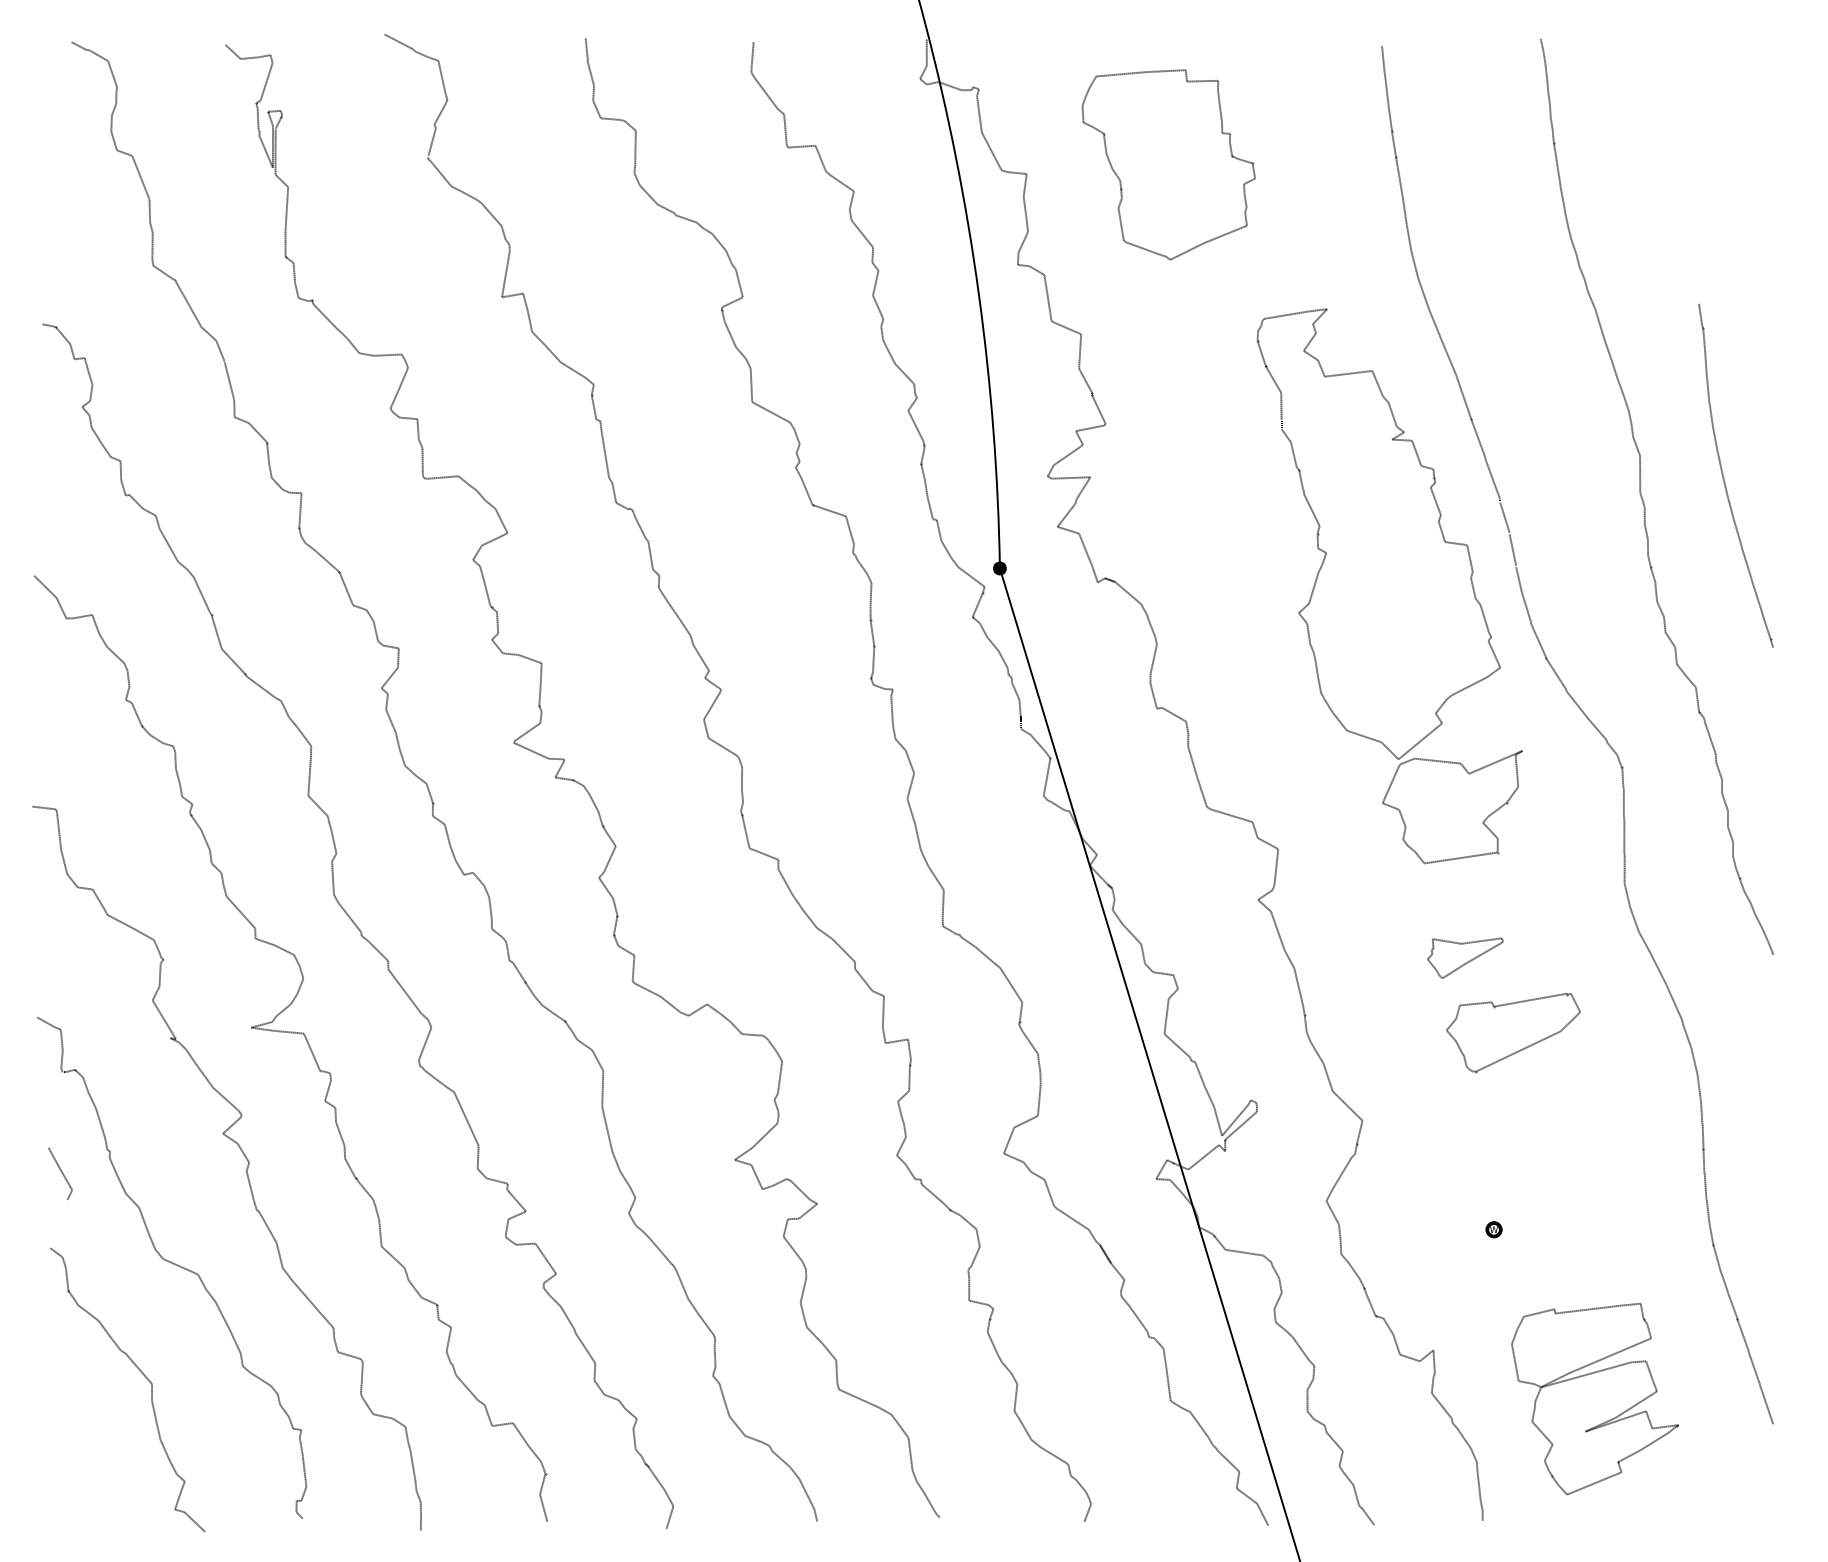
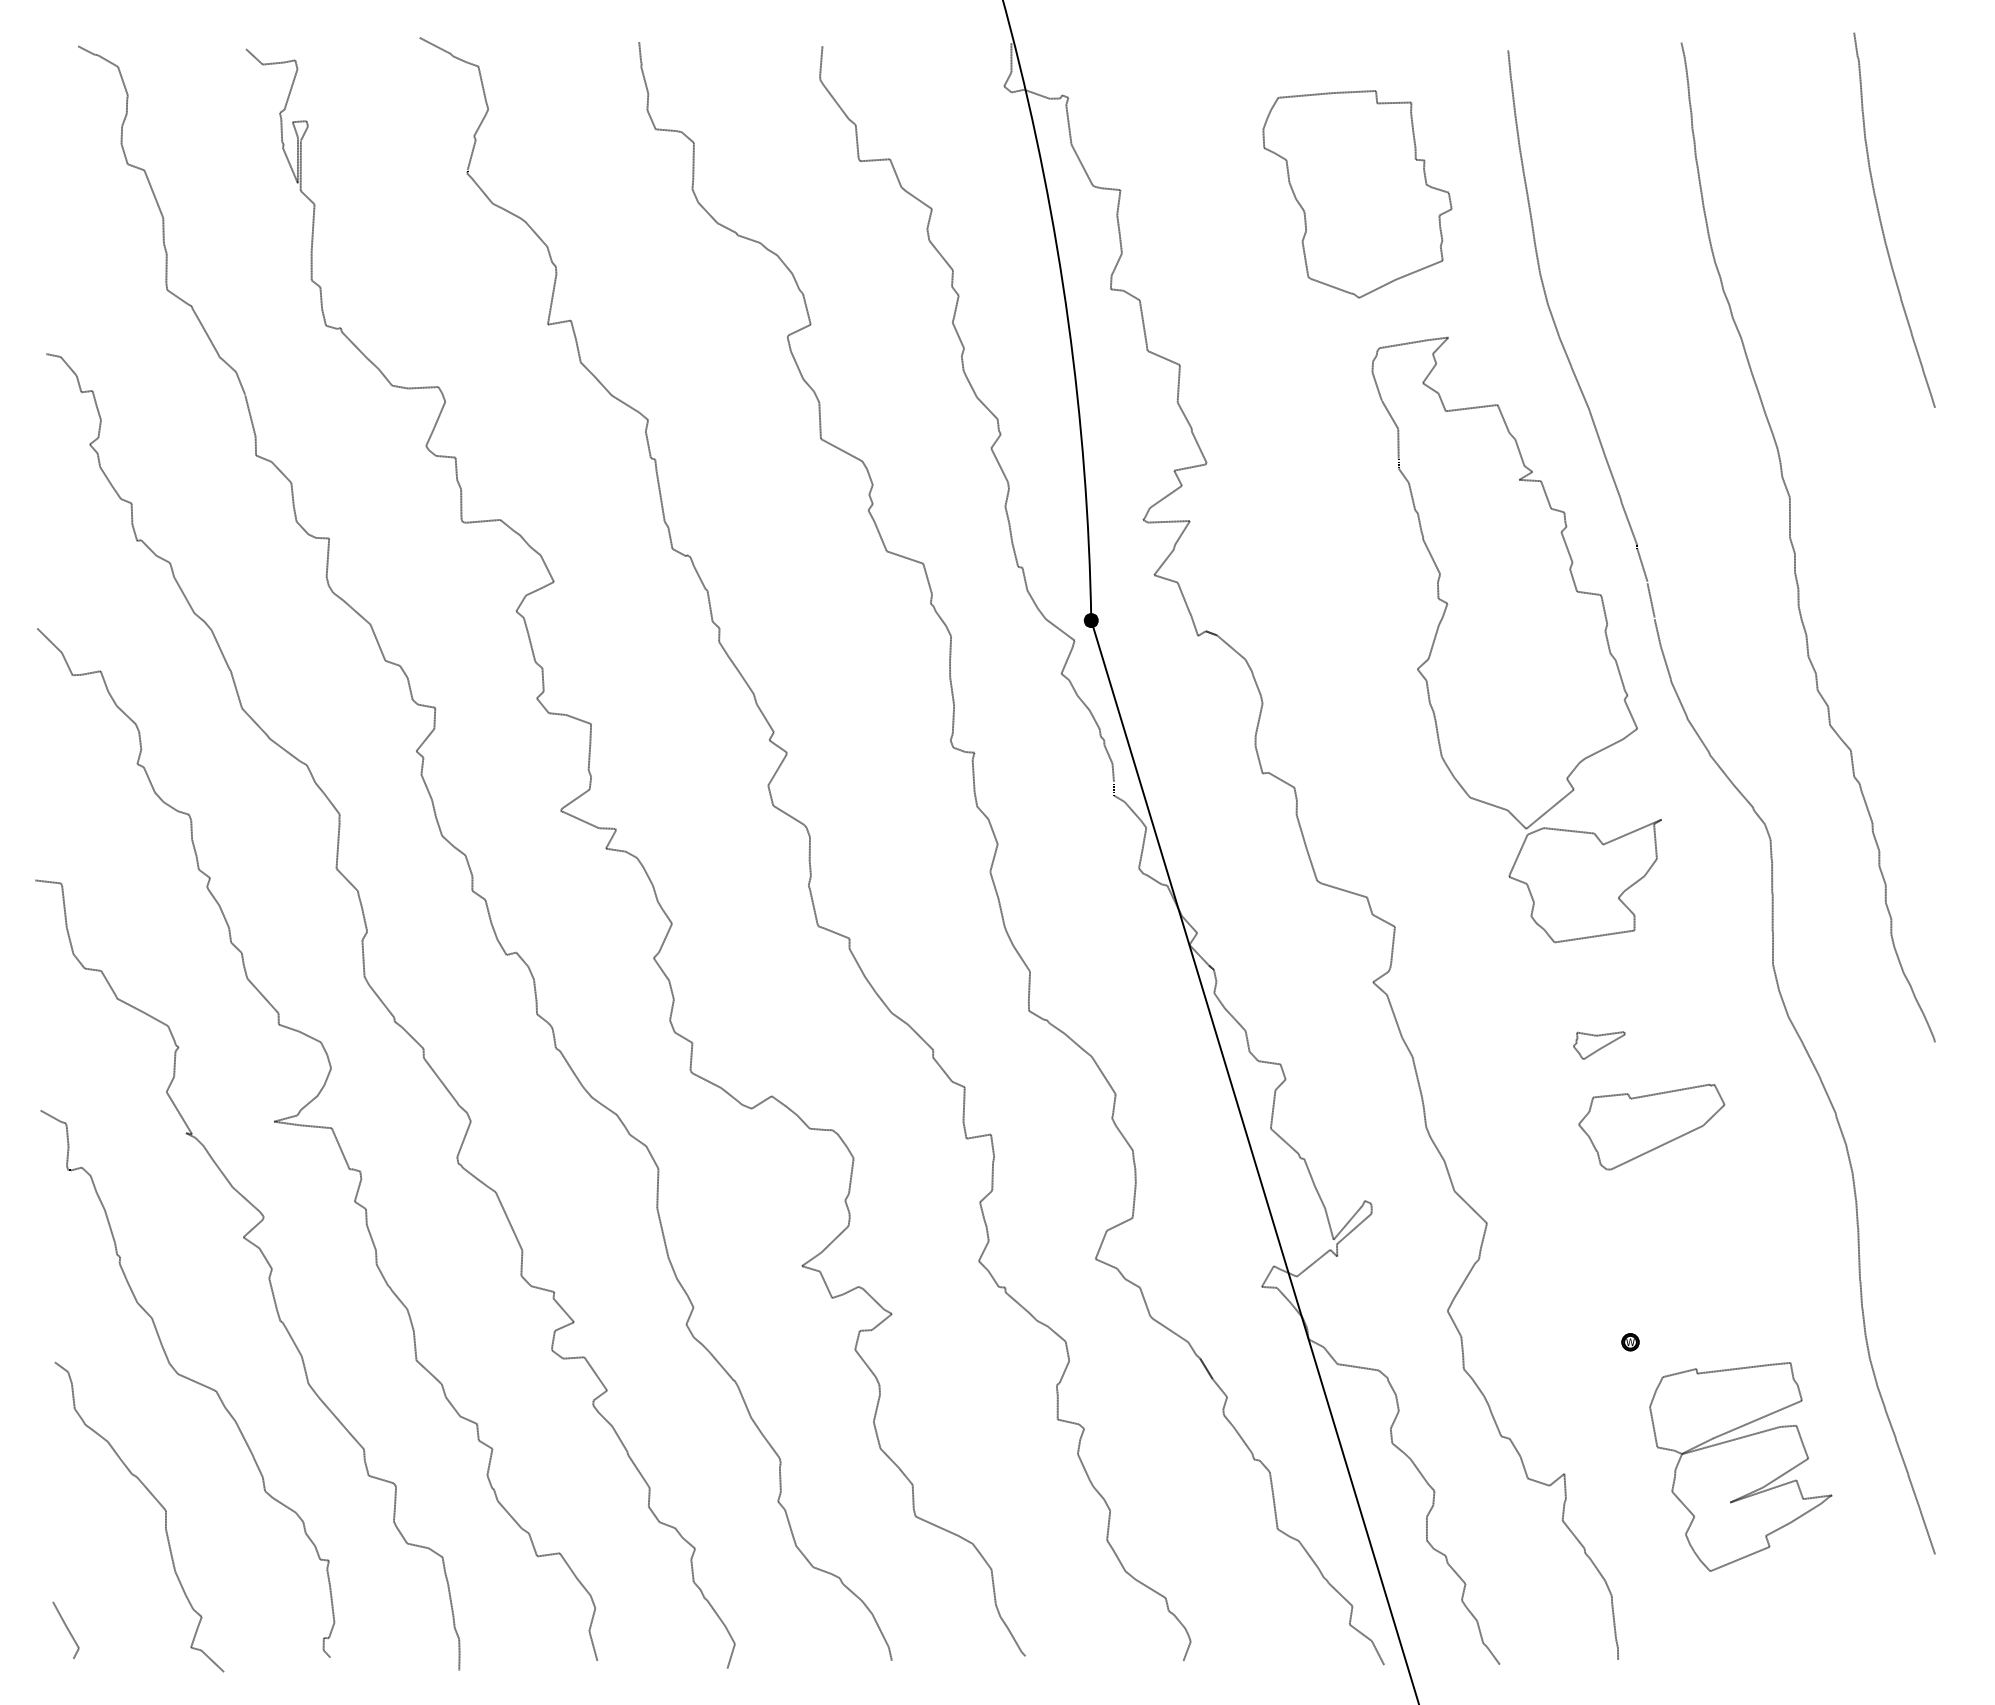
part: (1168, 164) -> (1357, 193), moved
curve: (1724, 477) -> (1881, 222), moved
part: (1465, 957) -> (1599, 1045), size x0.62
line: (61, 1173) -> (67, 1630), moved
part: (1594, 1399) -> (1740, 1467), moved

